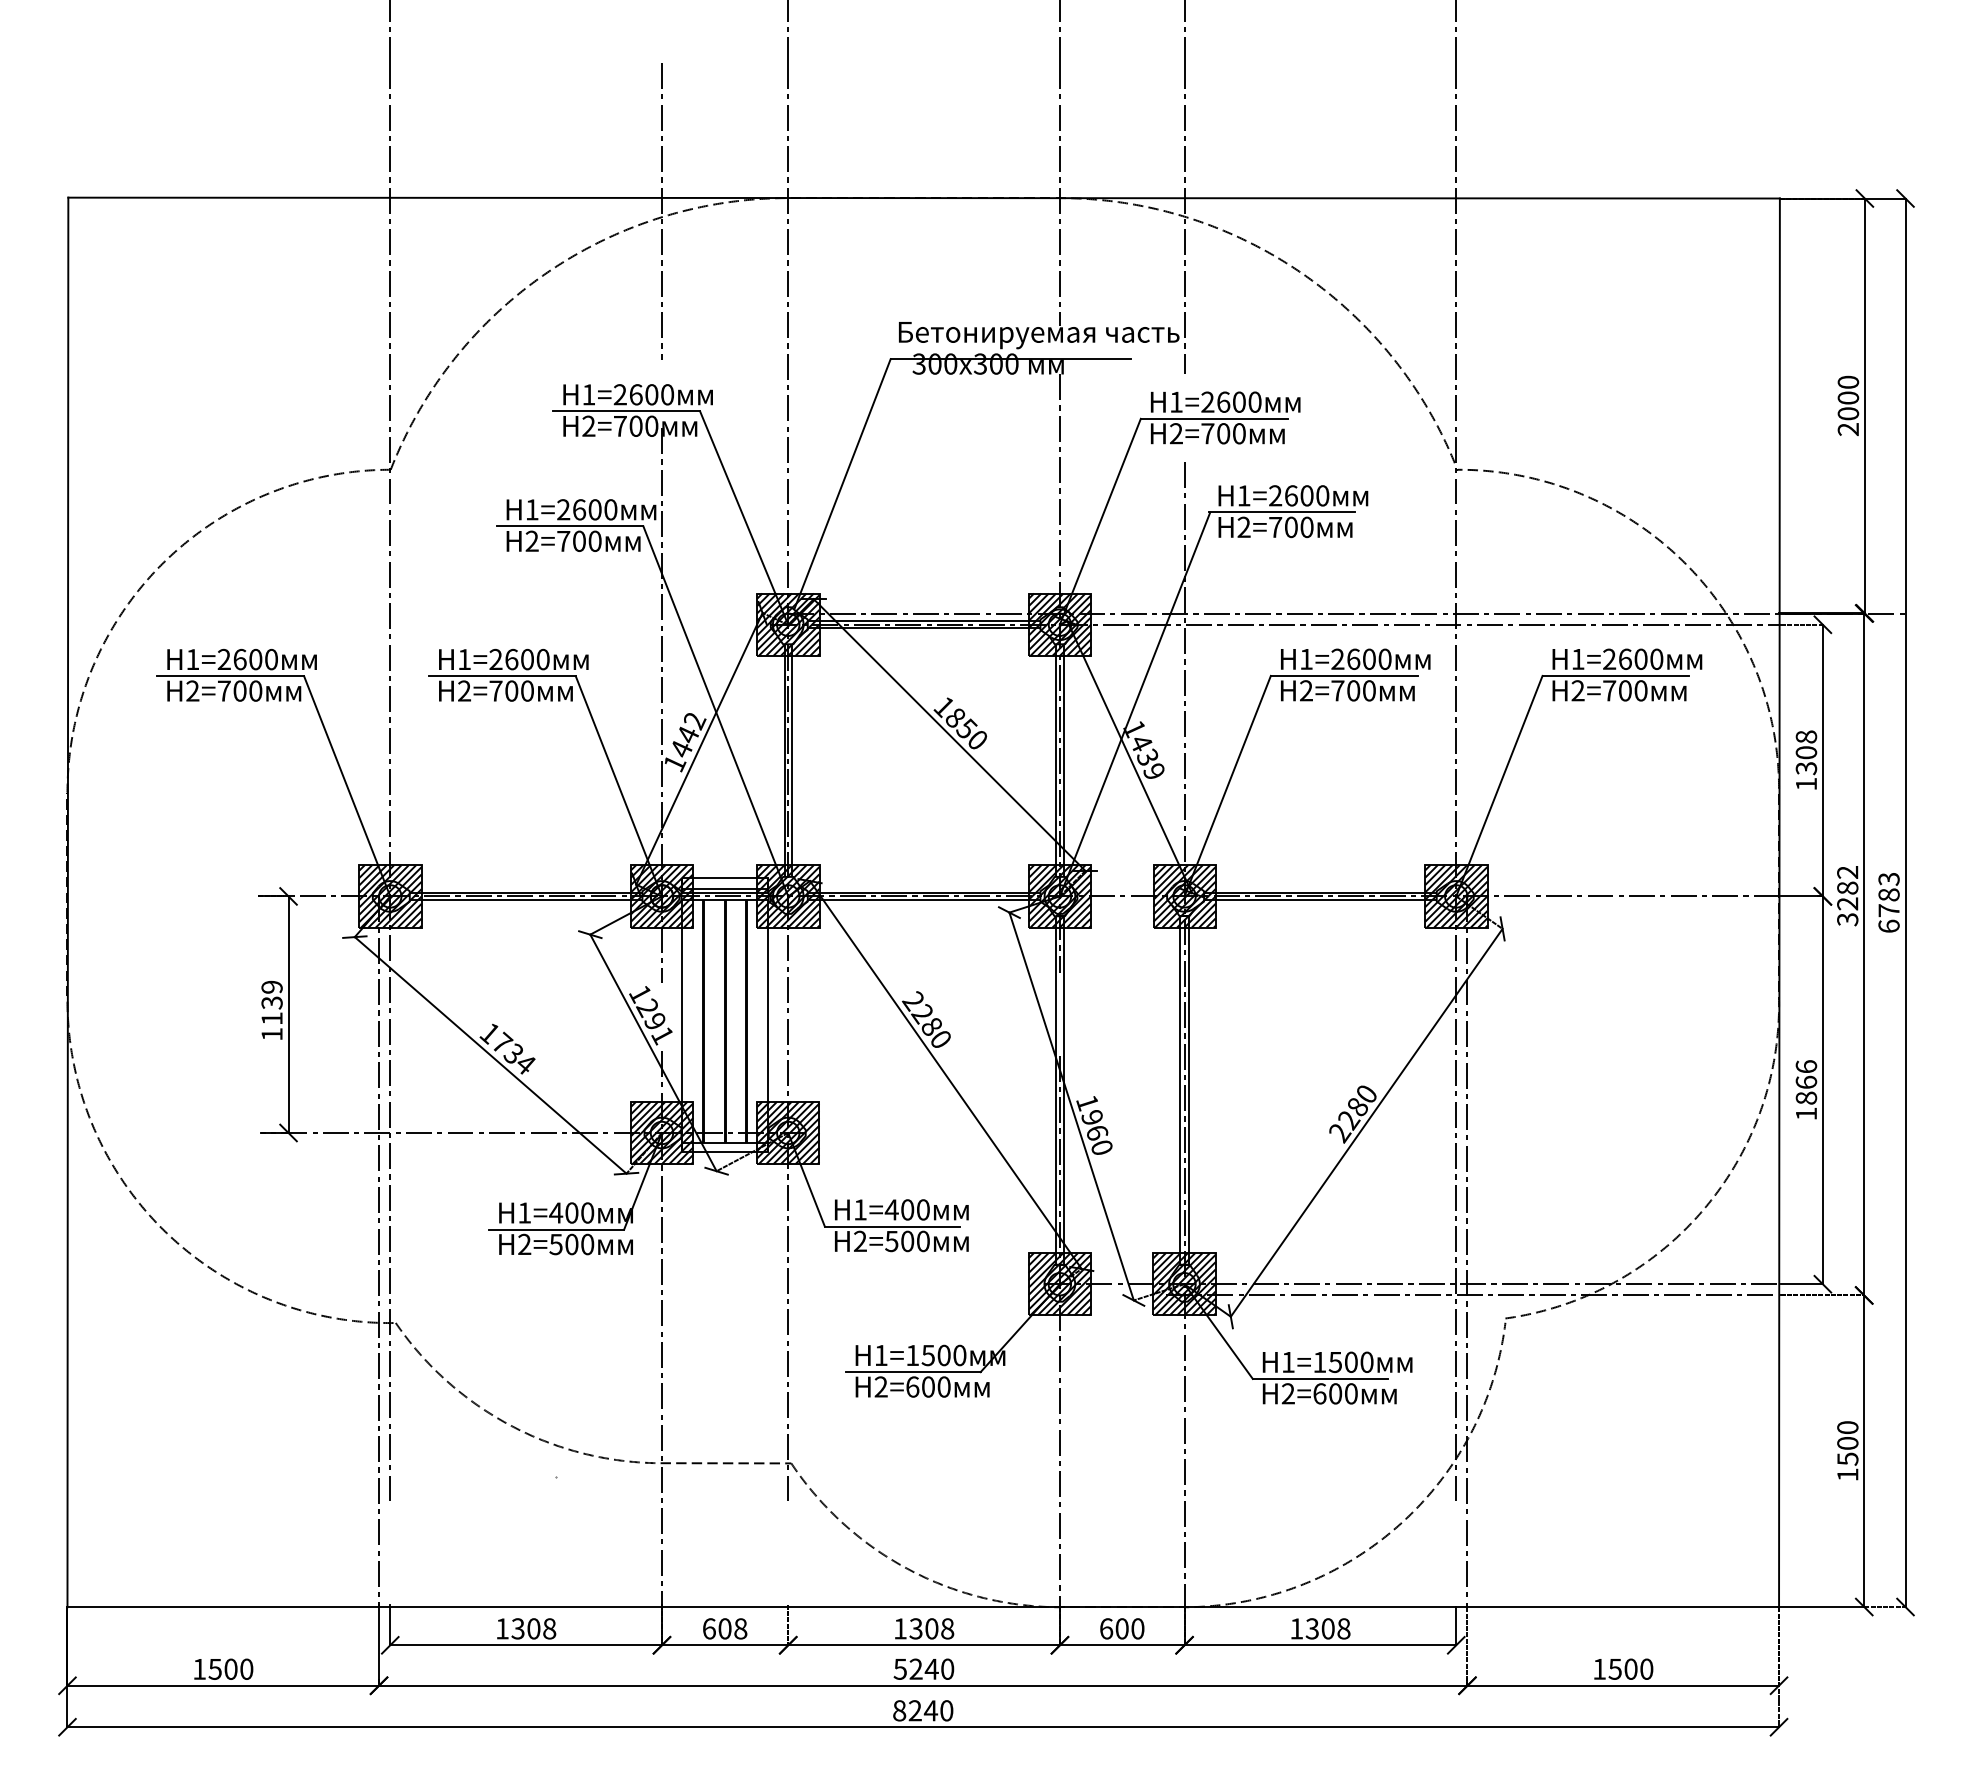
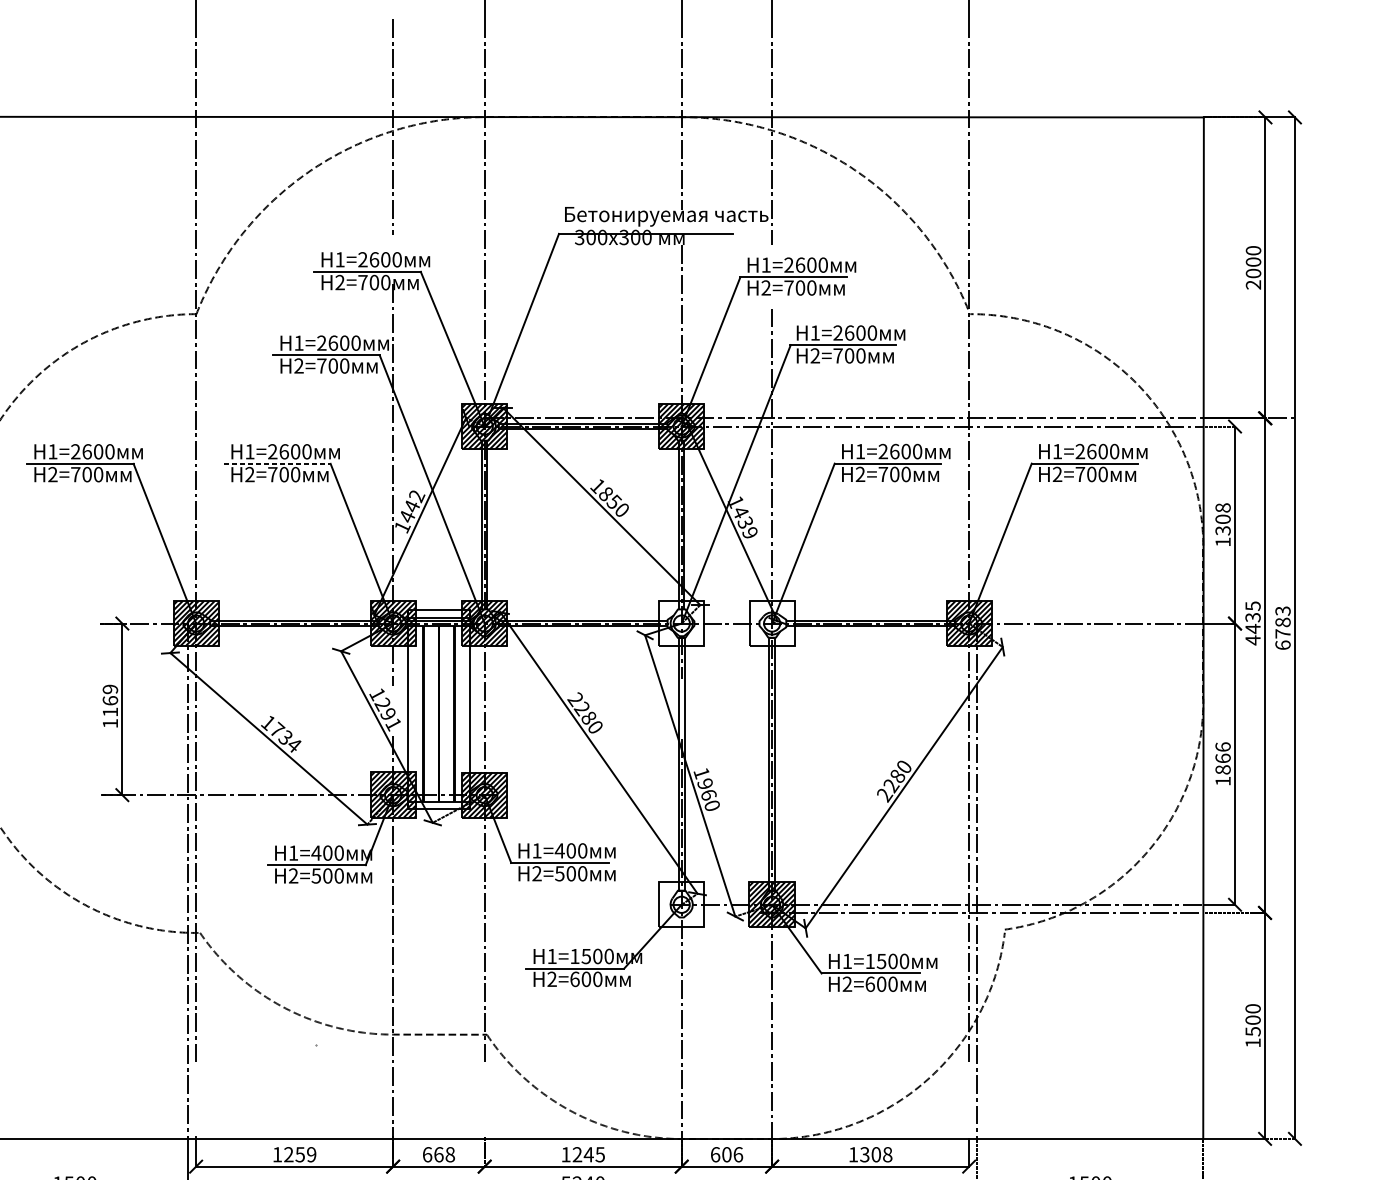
line: (502, 676) -> (277, 464), solid -> dashed
hatch: (1059, 896) -> (681, 623), removed
hatch: (1184, 896) -> (772, 623), removed
text: (1847, 896) -> (1252, 623), 3282 -> 4435
text: (271, 1002) -> (109, 700), 1139 -> 1169
hatch: (1059, 1284) -> (681, 904), removed
text: (533, 1628) -> (299, 1154), 1308 -> 1259
text: (724, 1628) -> (438, 1154), 608 -> 668
text: (931, 1628) -> (588, 1154), 1308 -> 1245
text: (1137, 1628) -> (738, 1154), 600 -> 606

